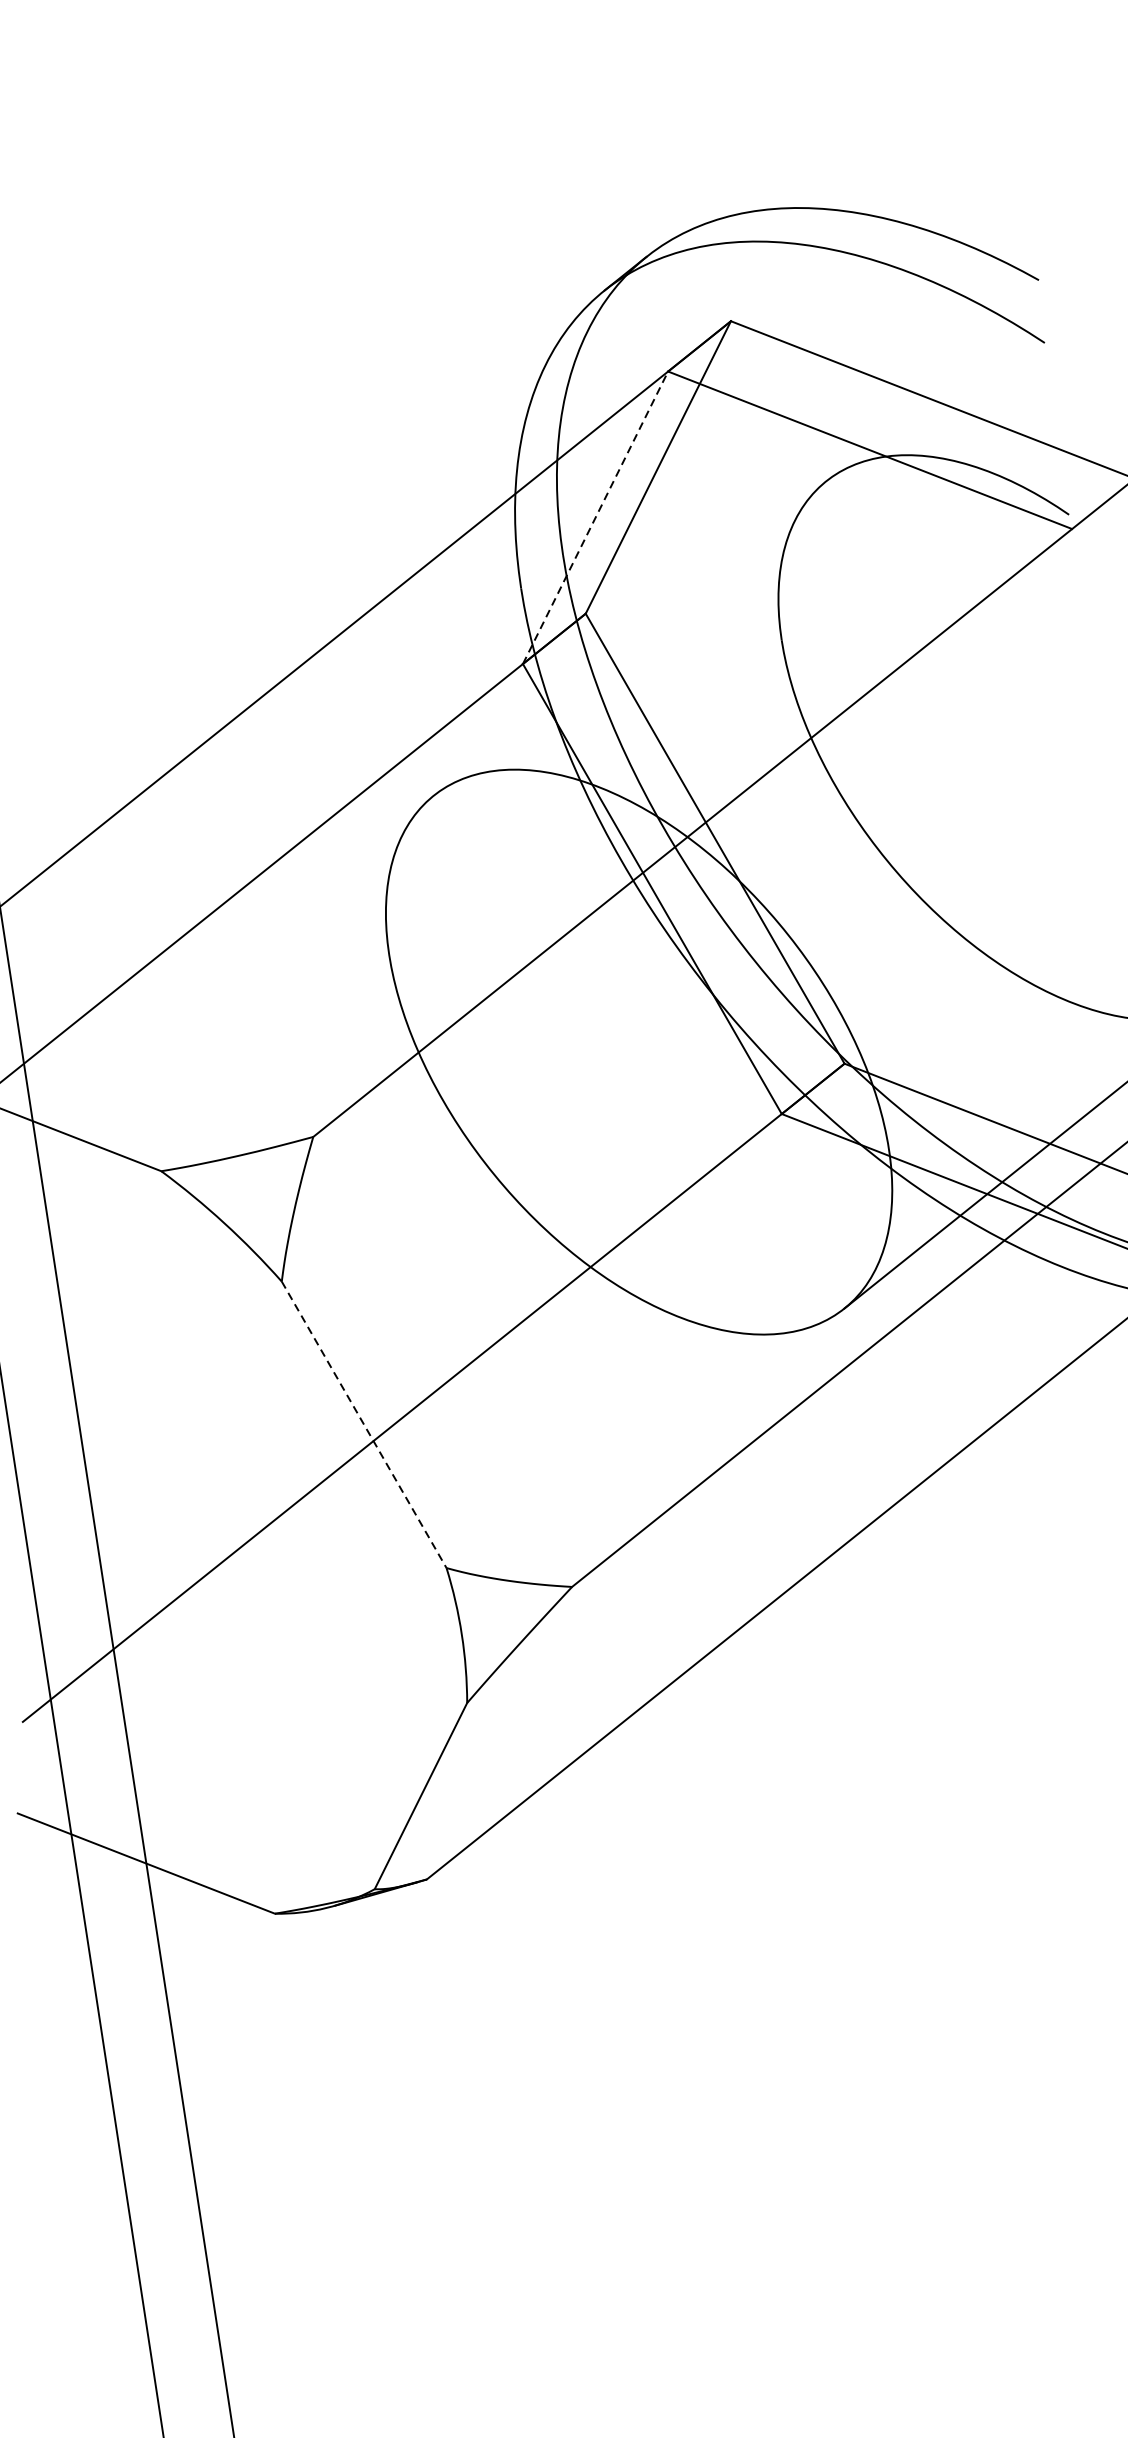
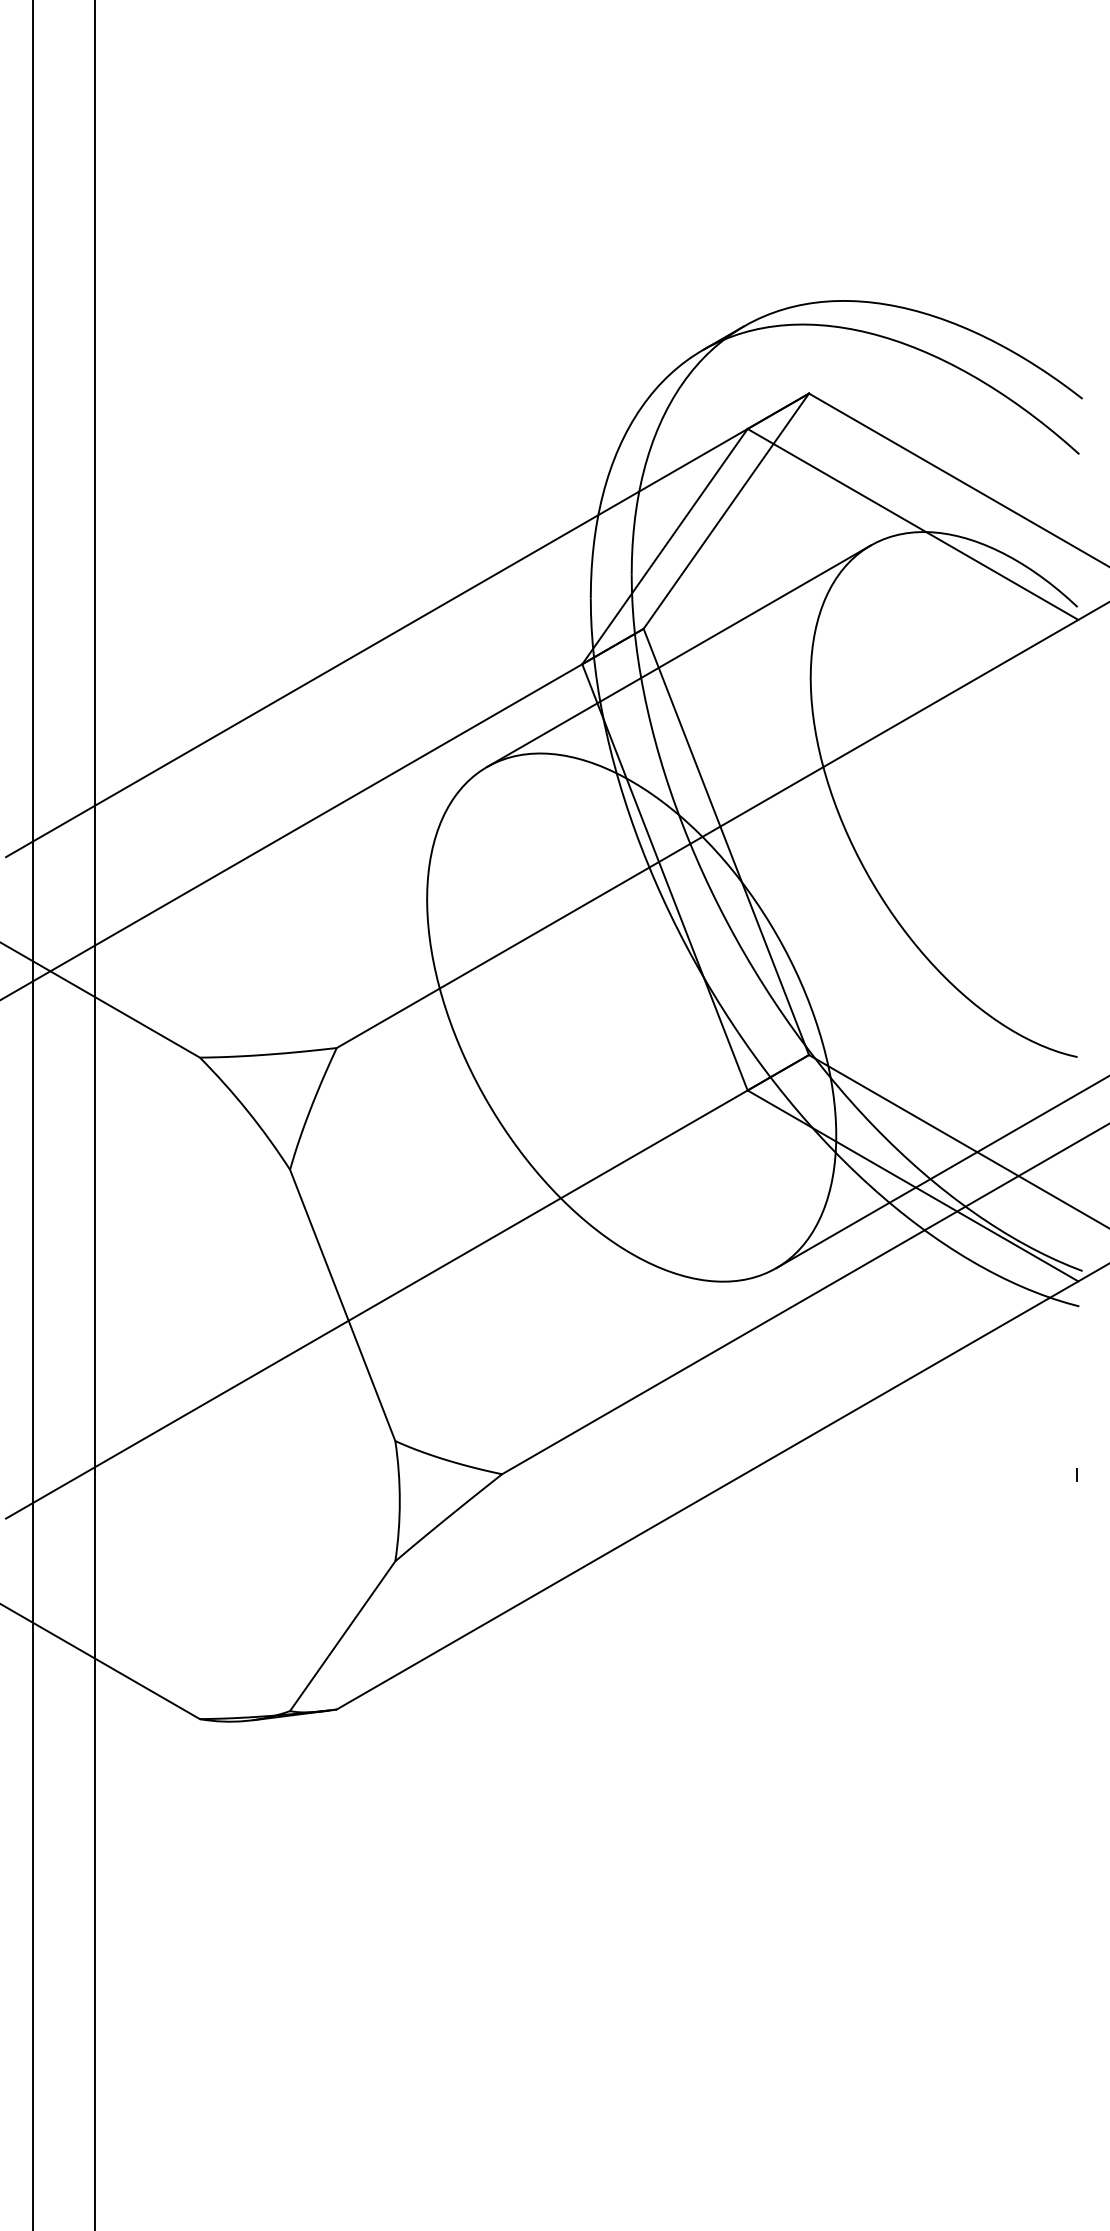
line: (595, 517) -> (664, 546), dashed -> solid
line: (629, 638) -> (678, 656), added
line: (363, 1424) -> (342, 1305), dashed -> solid

